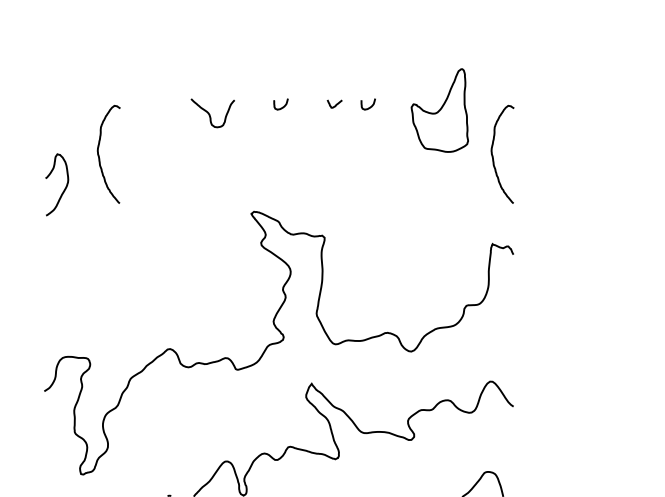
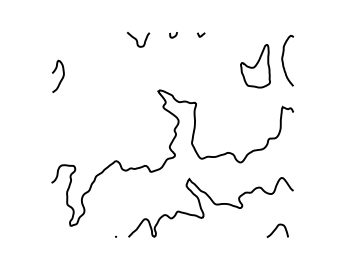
curve: (370, 105) -> (219, 35), removed
part: (439, 111) -> (255, 66), moved
curve: (100, 153) -> (80, 60), removed

